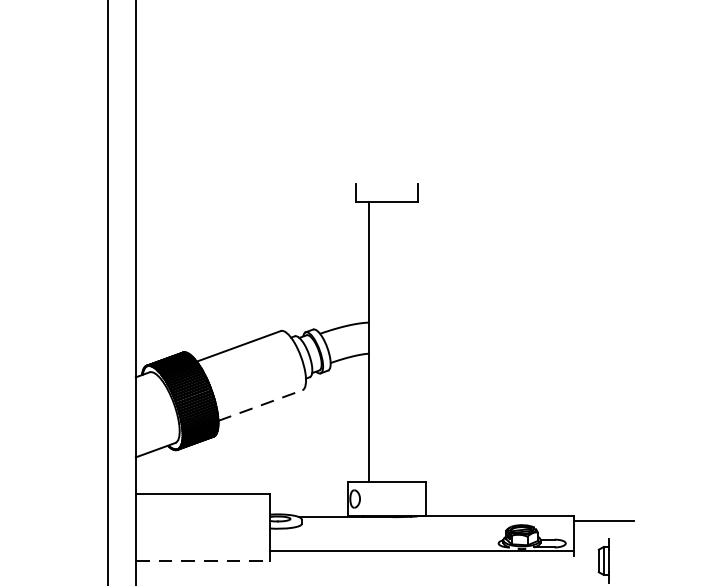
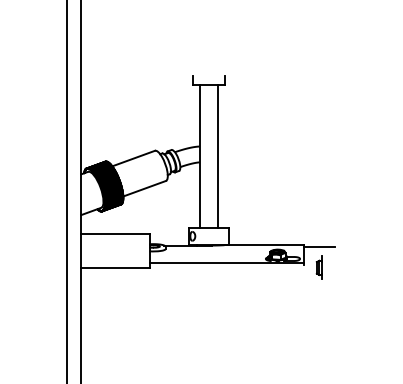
line: (405, 342) -> (218, 156), added
line: (260, 405) -> (144, 188), dashed -> solid
line: (203, 560) -> (115, 267), dashed -> solid

